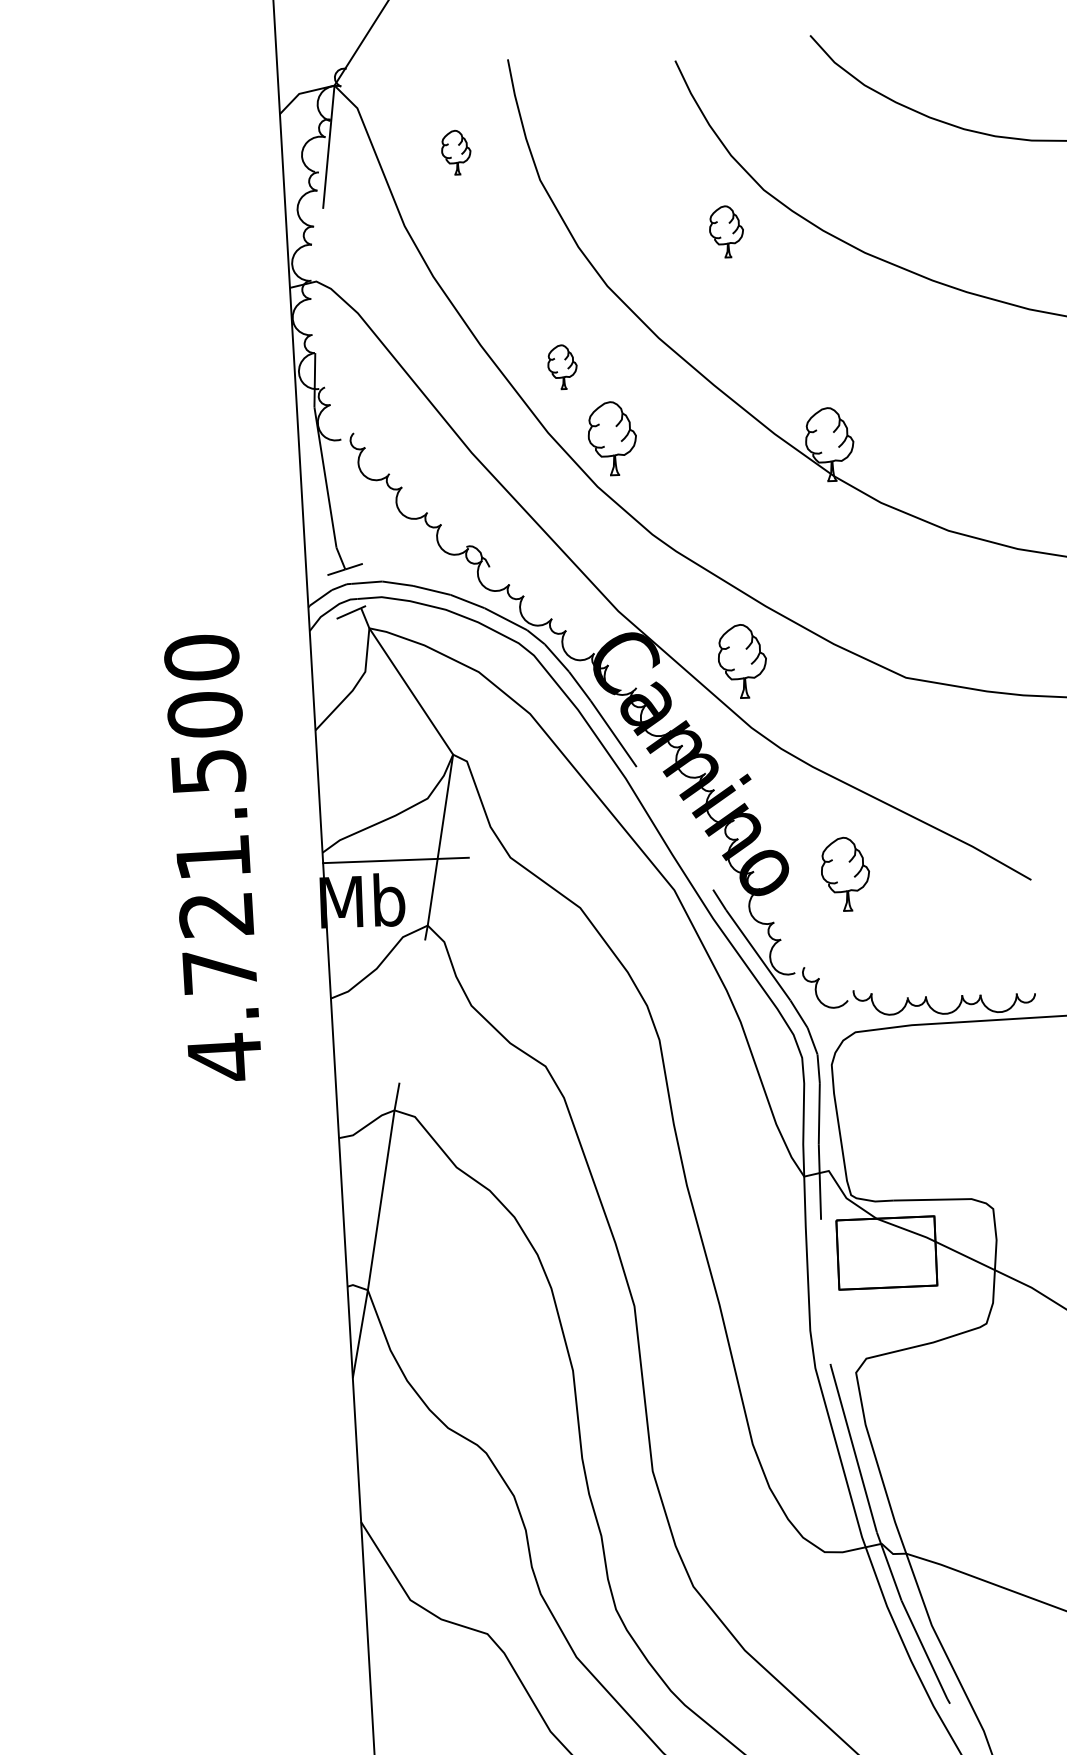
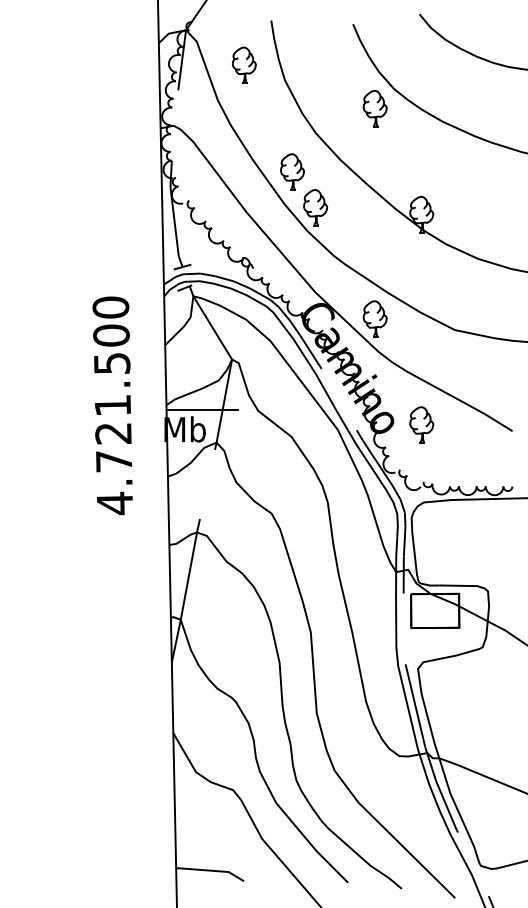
part: (456, 151) -> (244, 64), size x1.67
part: (725, 231) -> (374, 108), size x1.43
part: (562, 366) -> (292, 171), size x1.67

